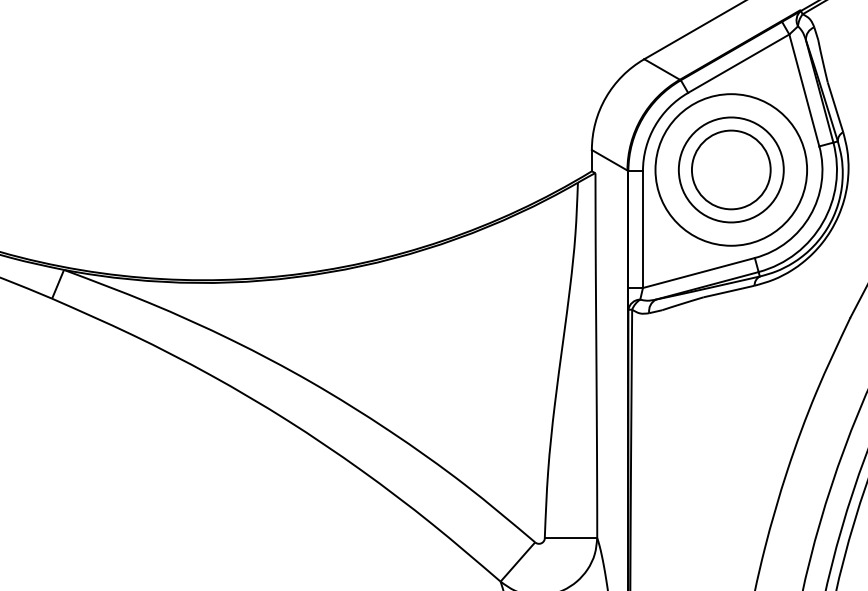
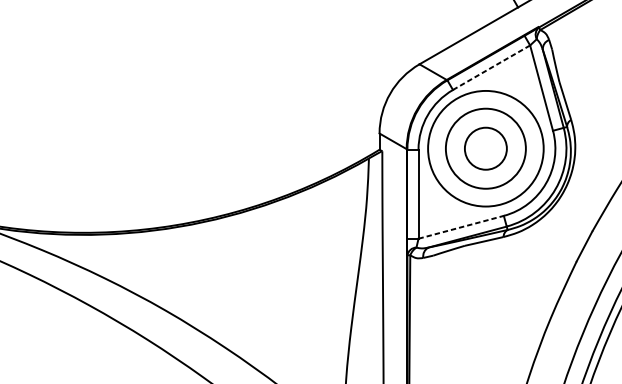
line: (738, 63) -> (491, 67), solid -> dashed
circle: (730, 169) -> (485, 148), size x0.7
line: (698, 273) -> (460, 227), solid -> dashed

